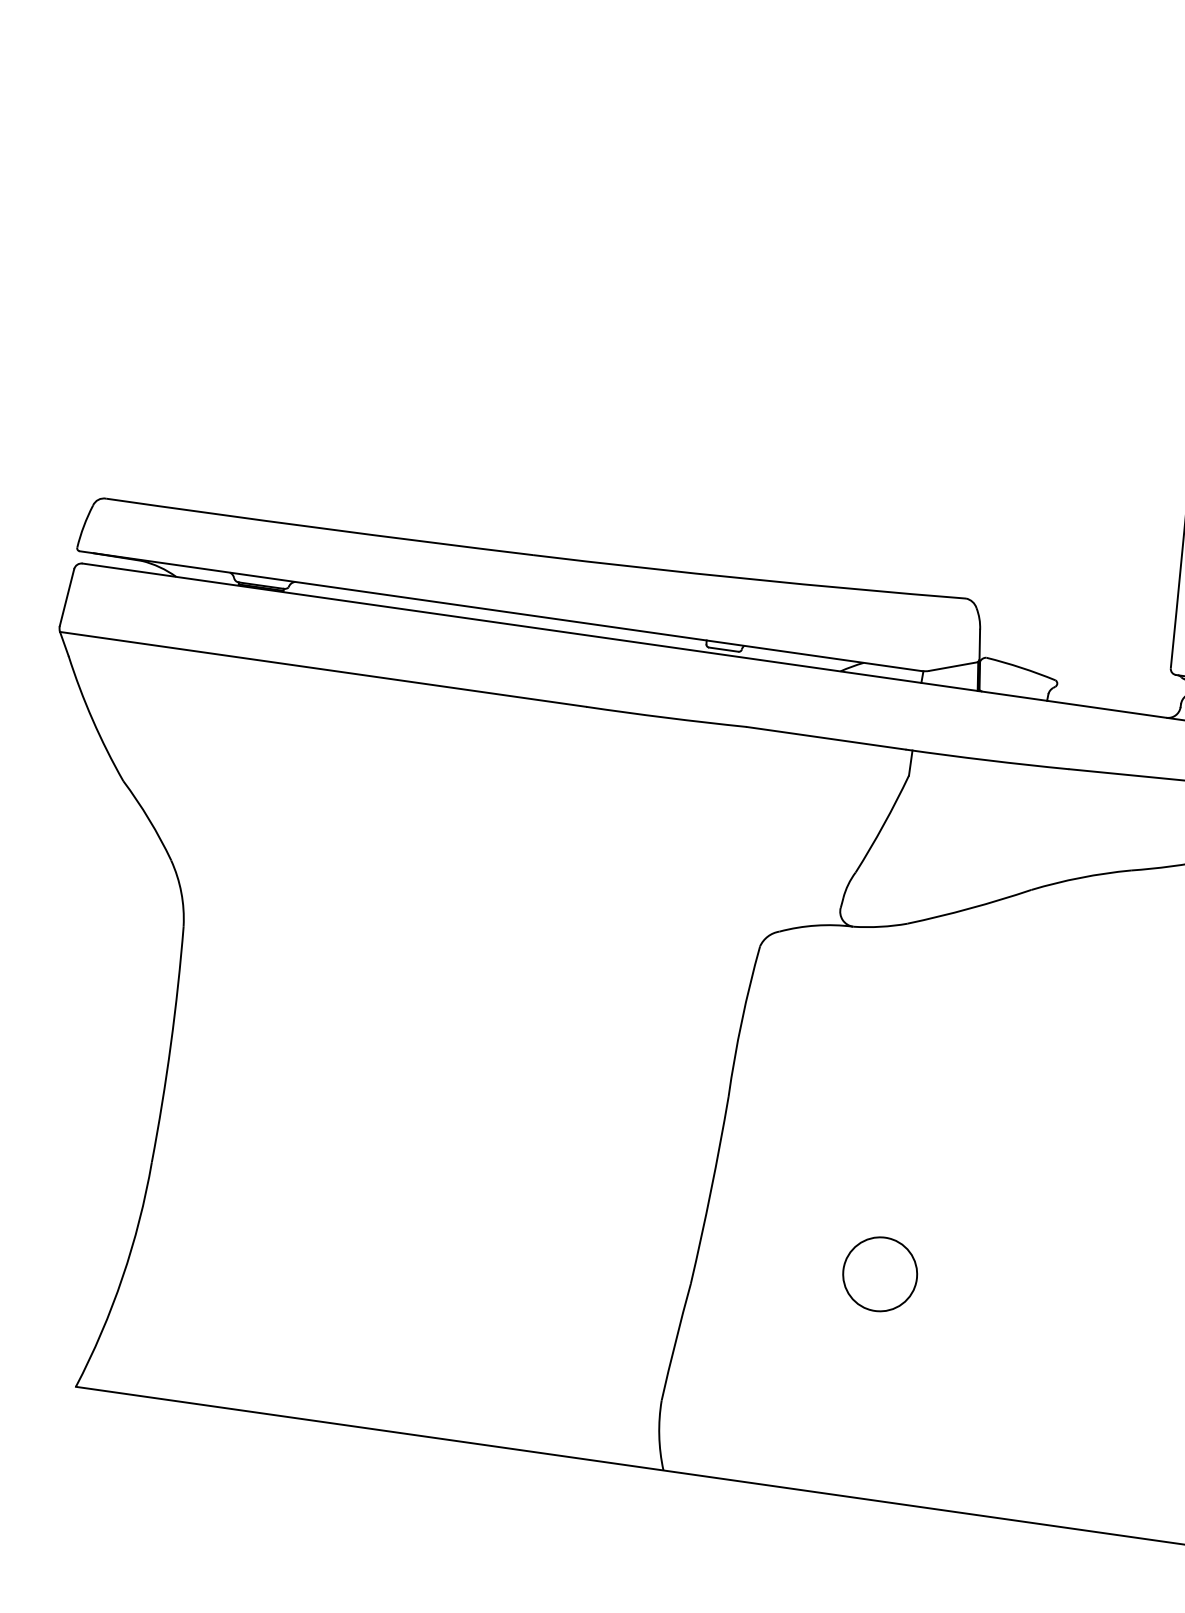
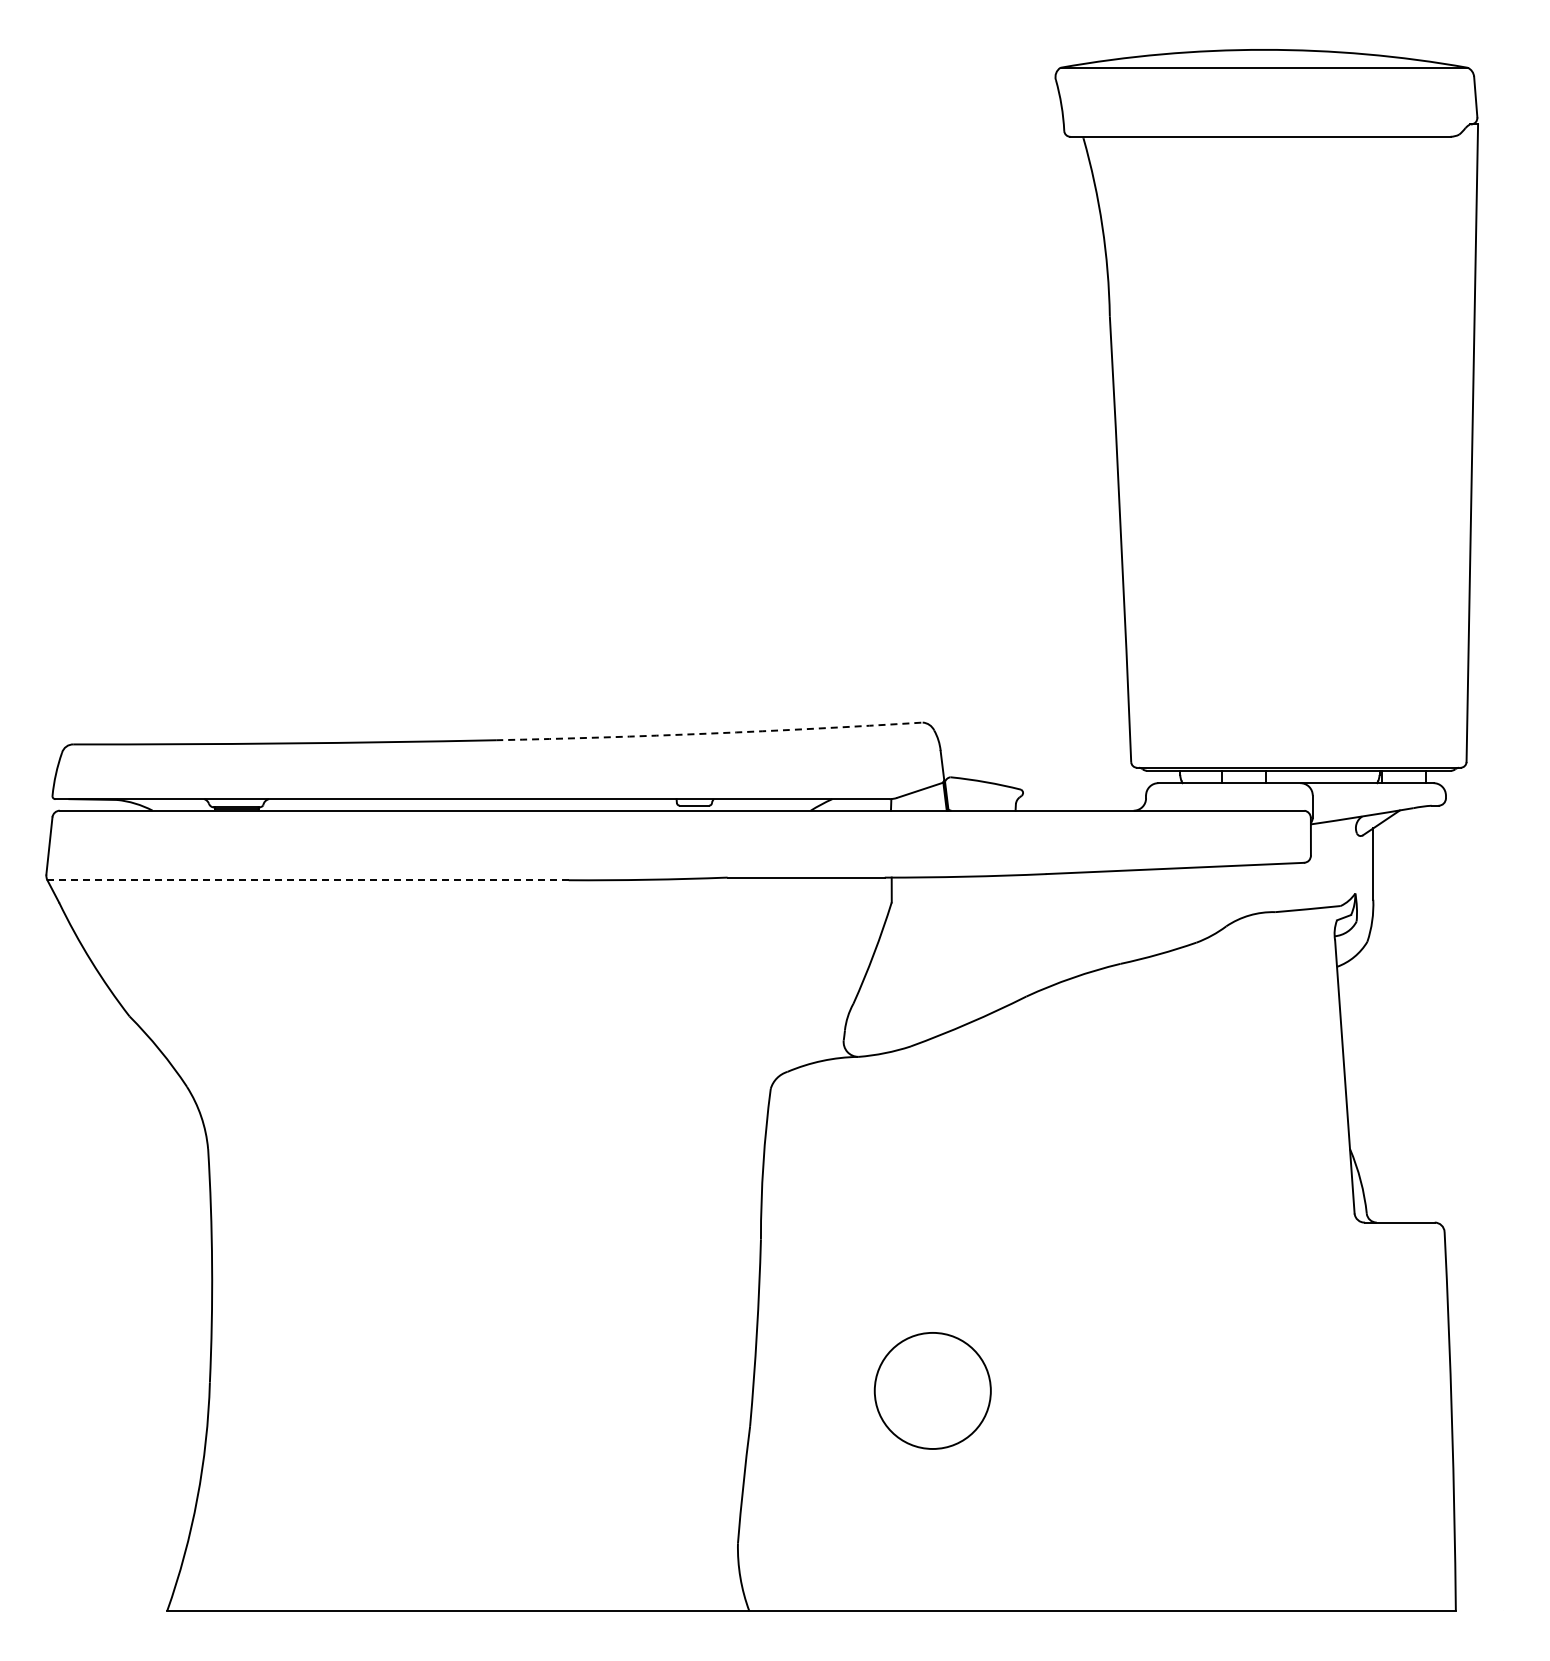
arc: (749, 578) -> (709, 733), solid -> dashed
line: (323, 669) -> (308, 880), solid -> dashed
circle: (880, 1274) -> (932, 1390), size x1.6

